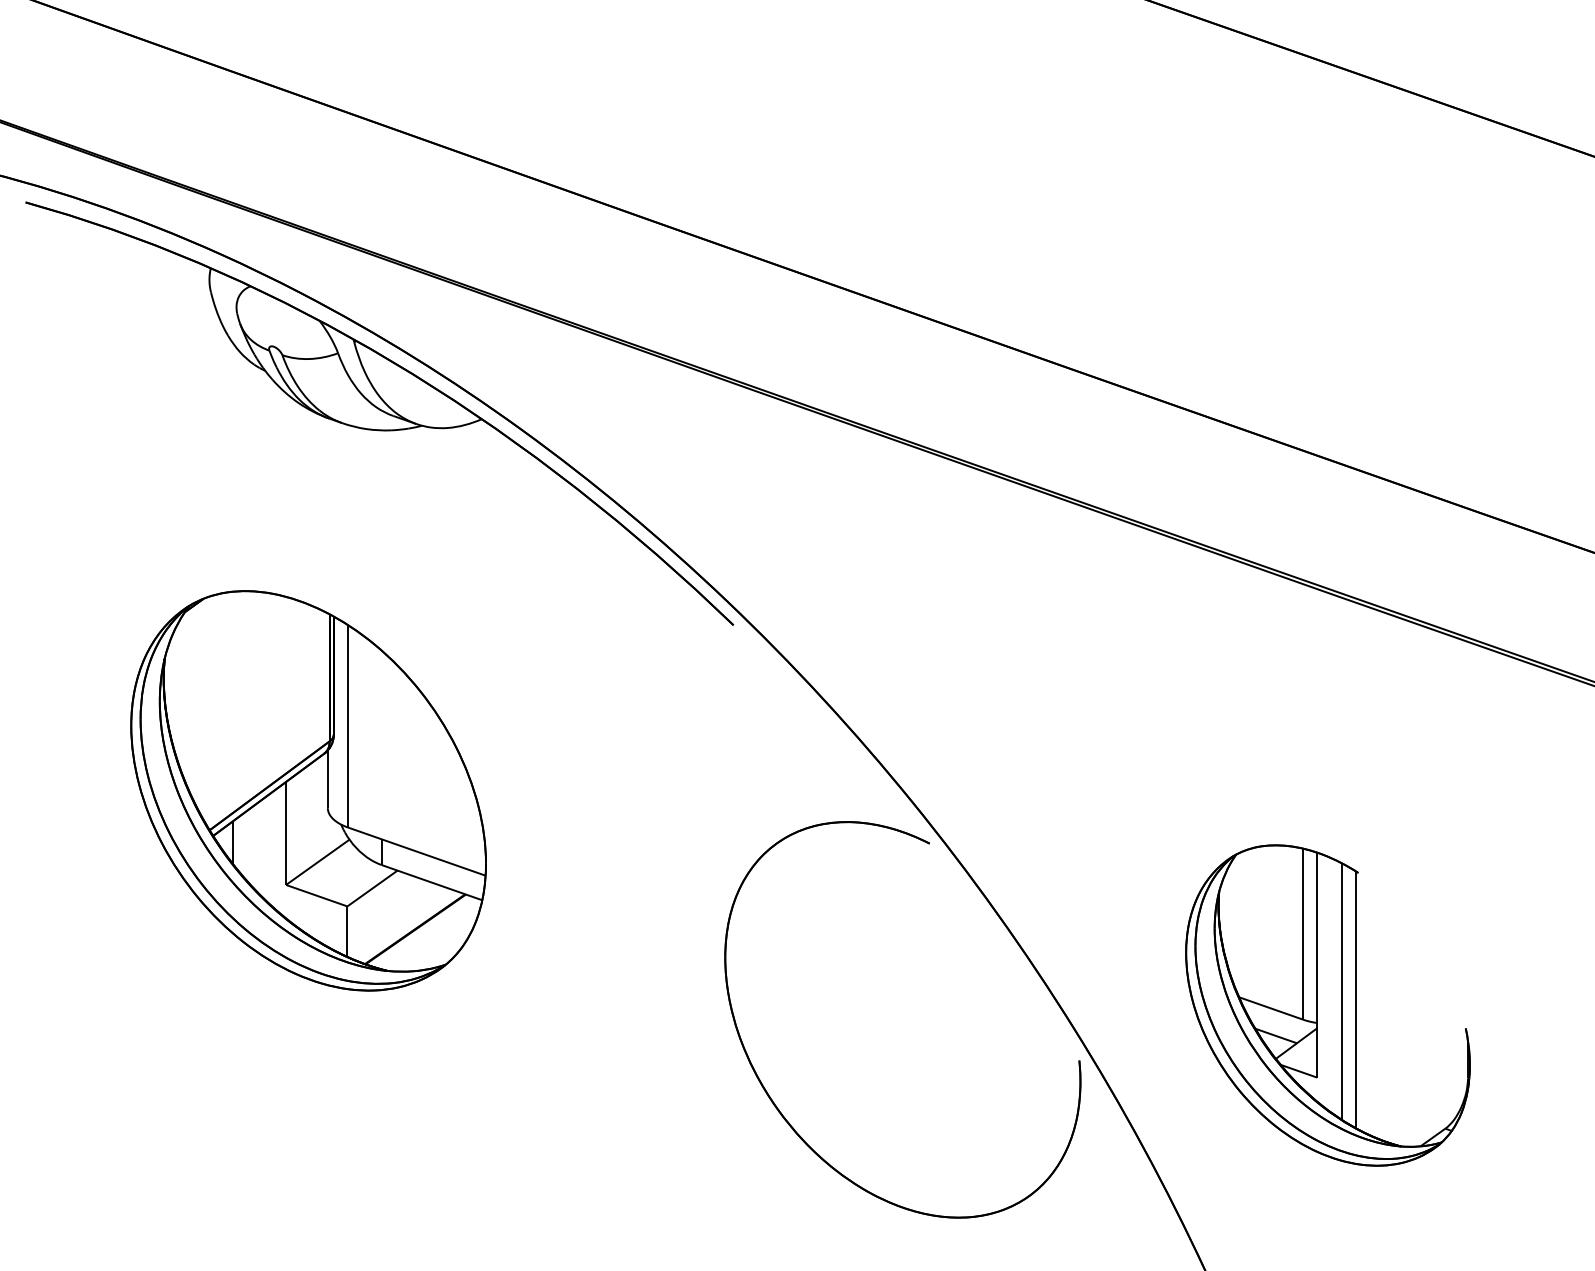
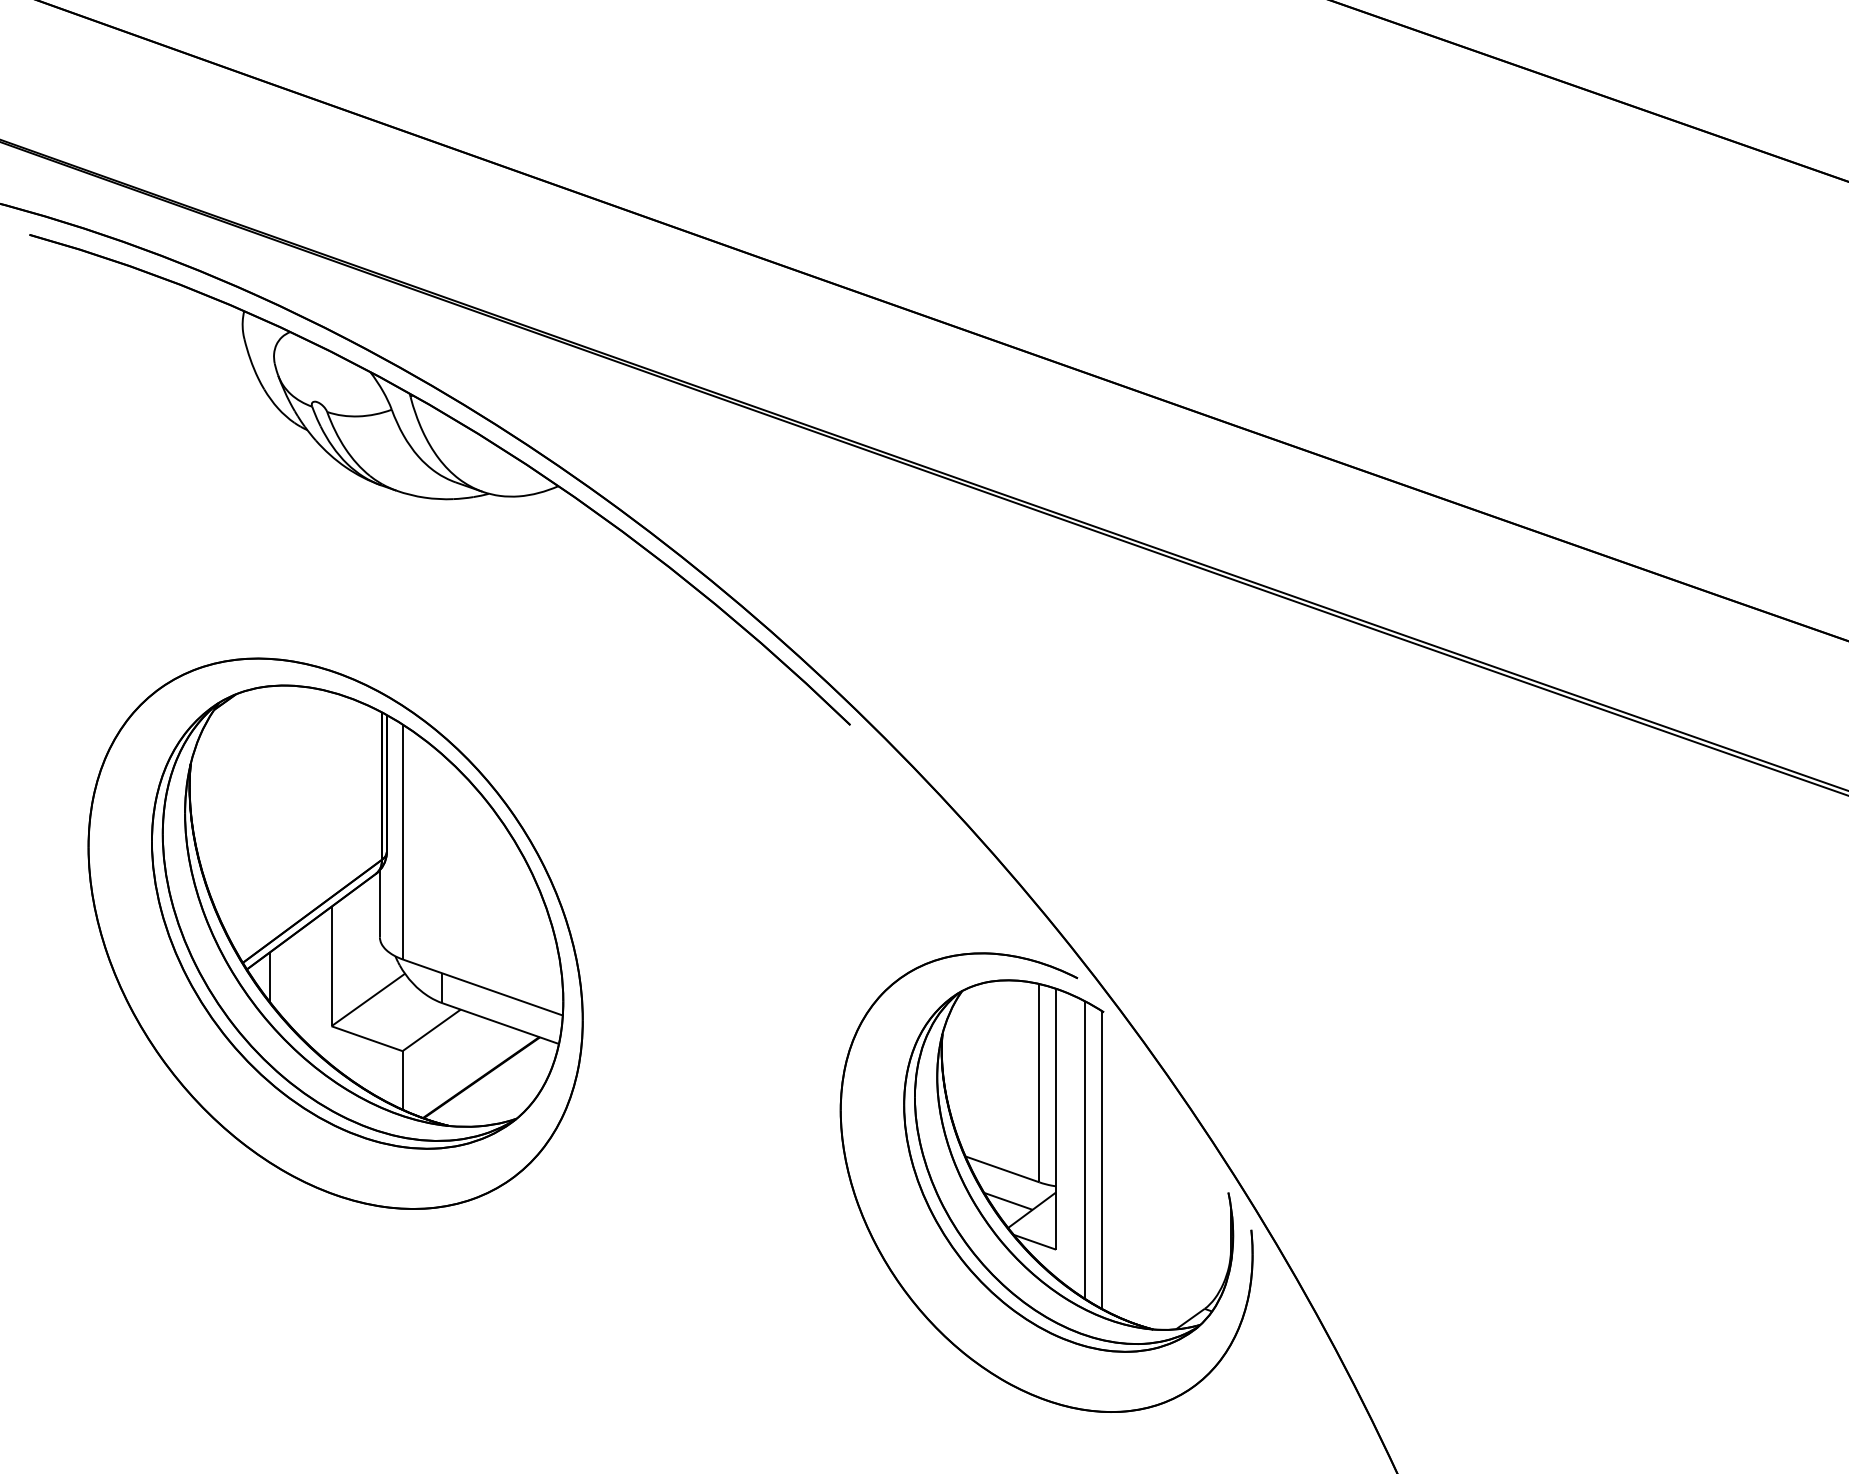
part: (289, 804) -> (335, 933), added
part: (1327, 1005) -> (1068, 1165), moved

